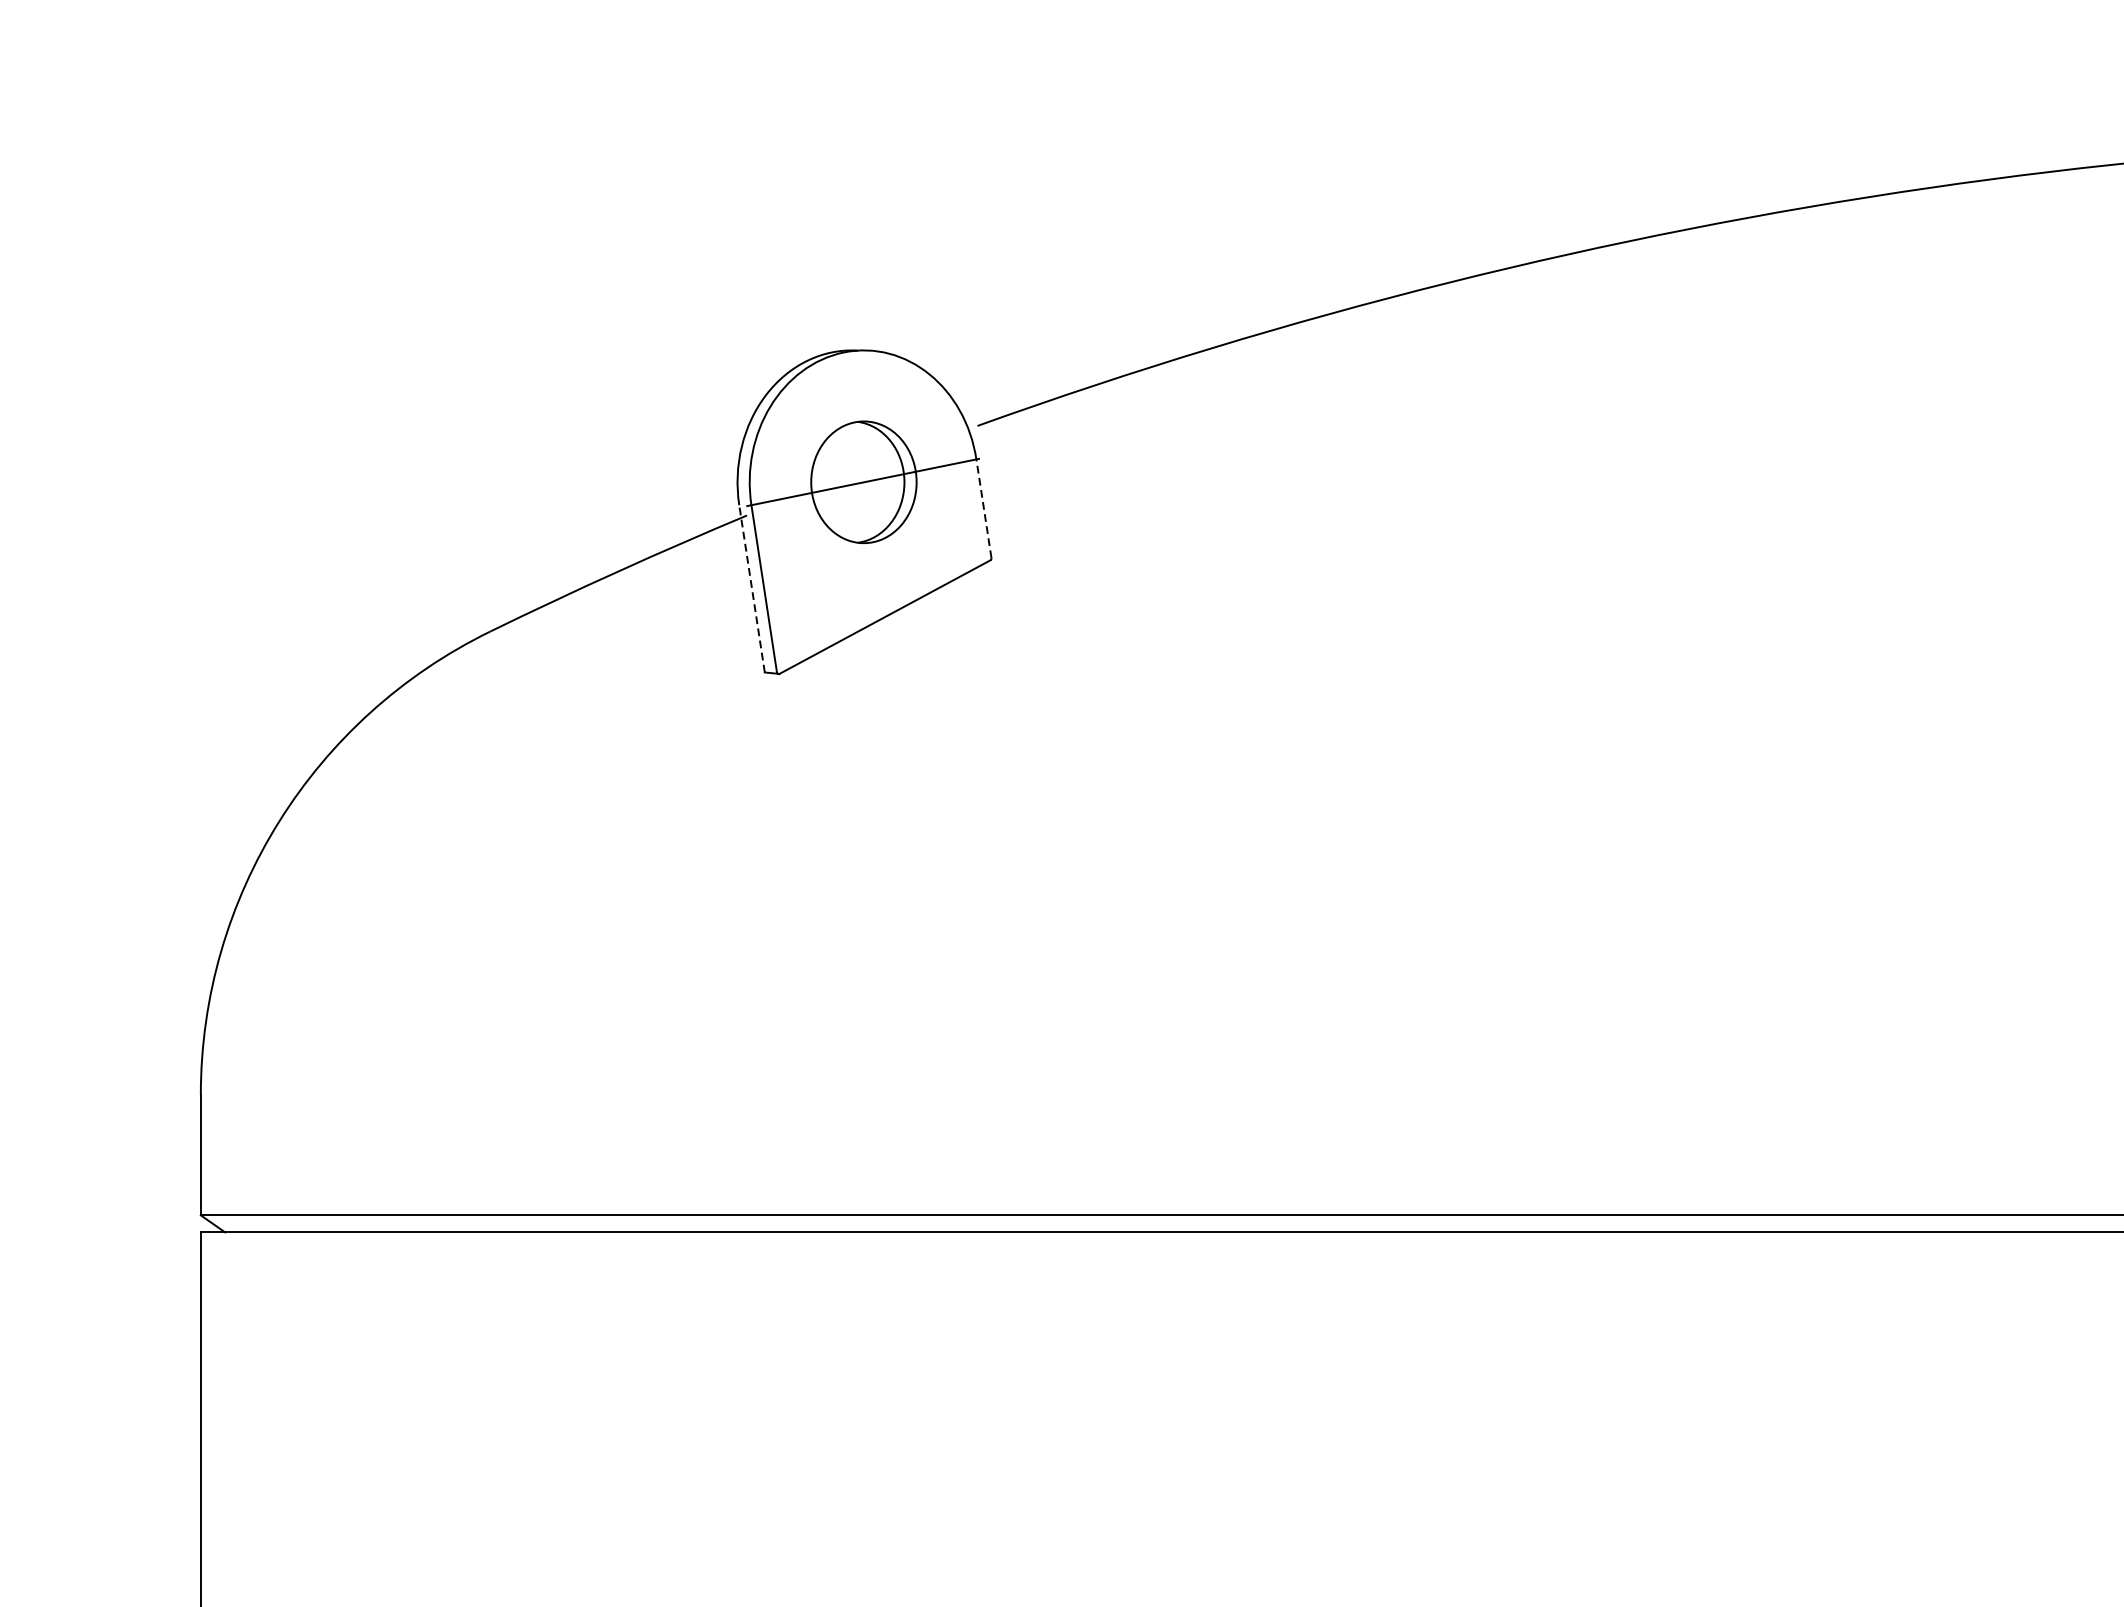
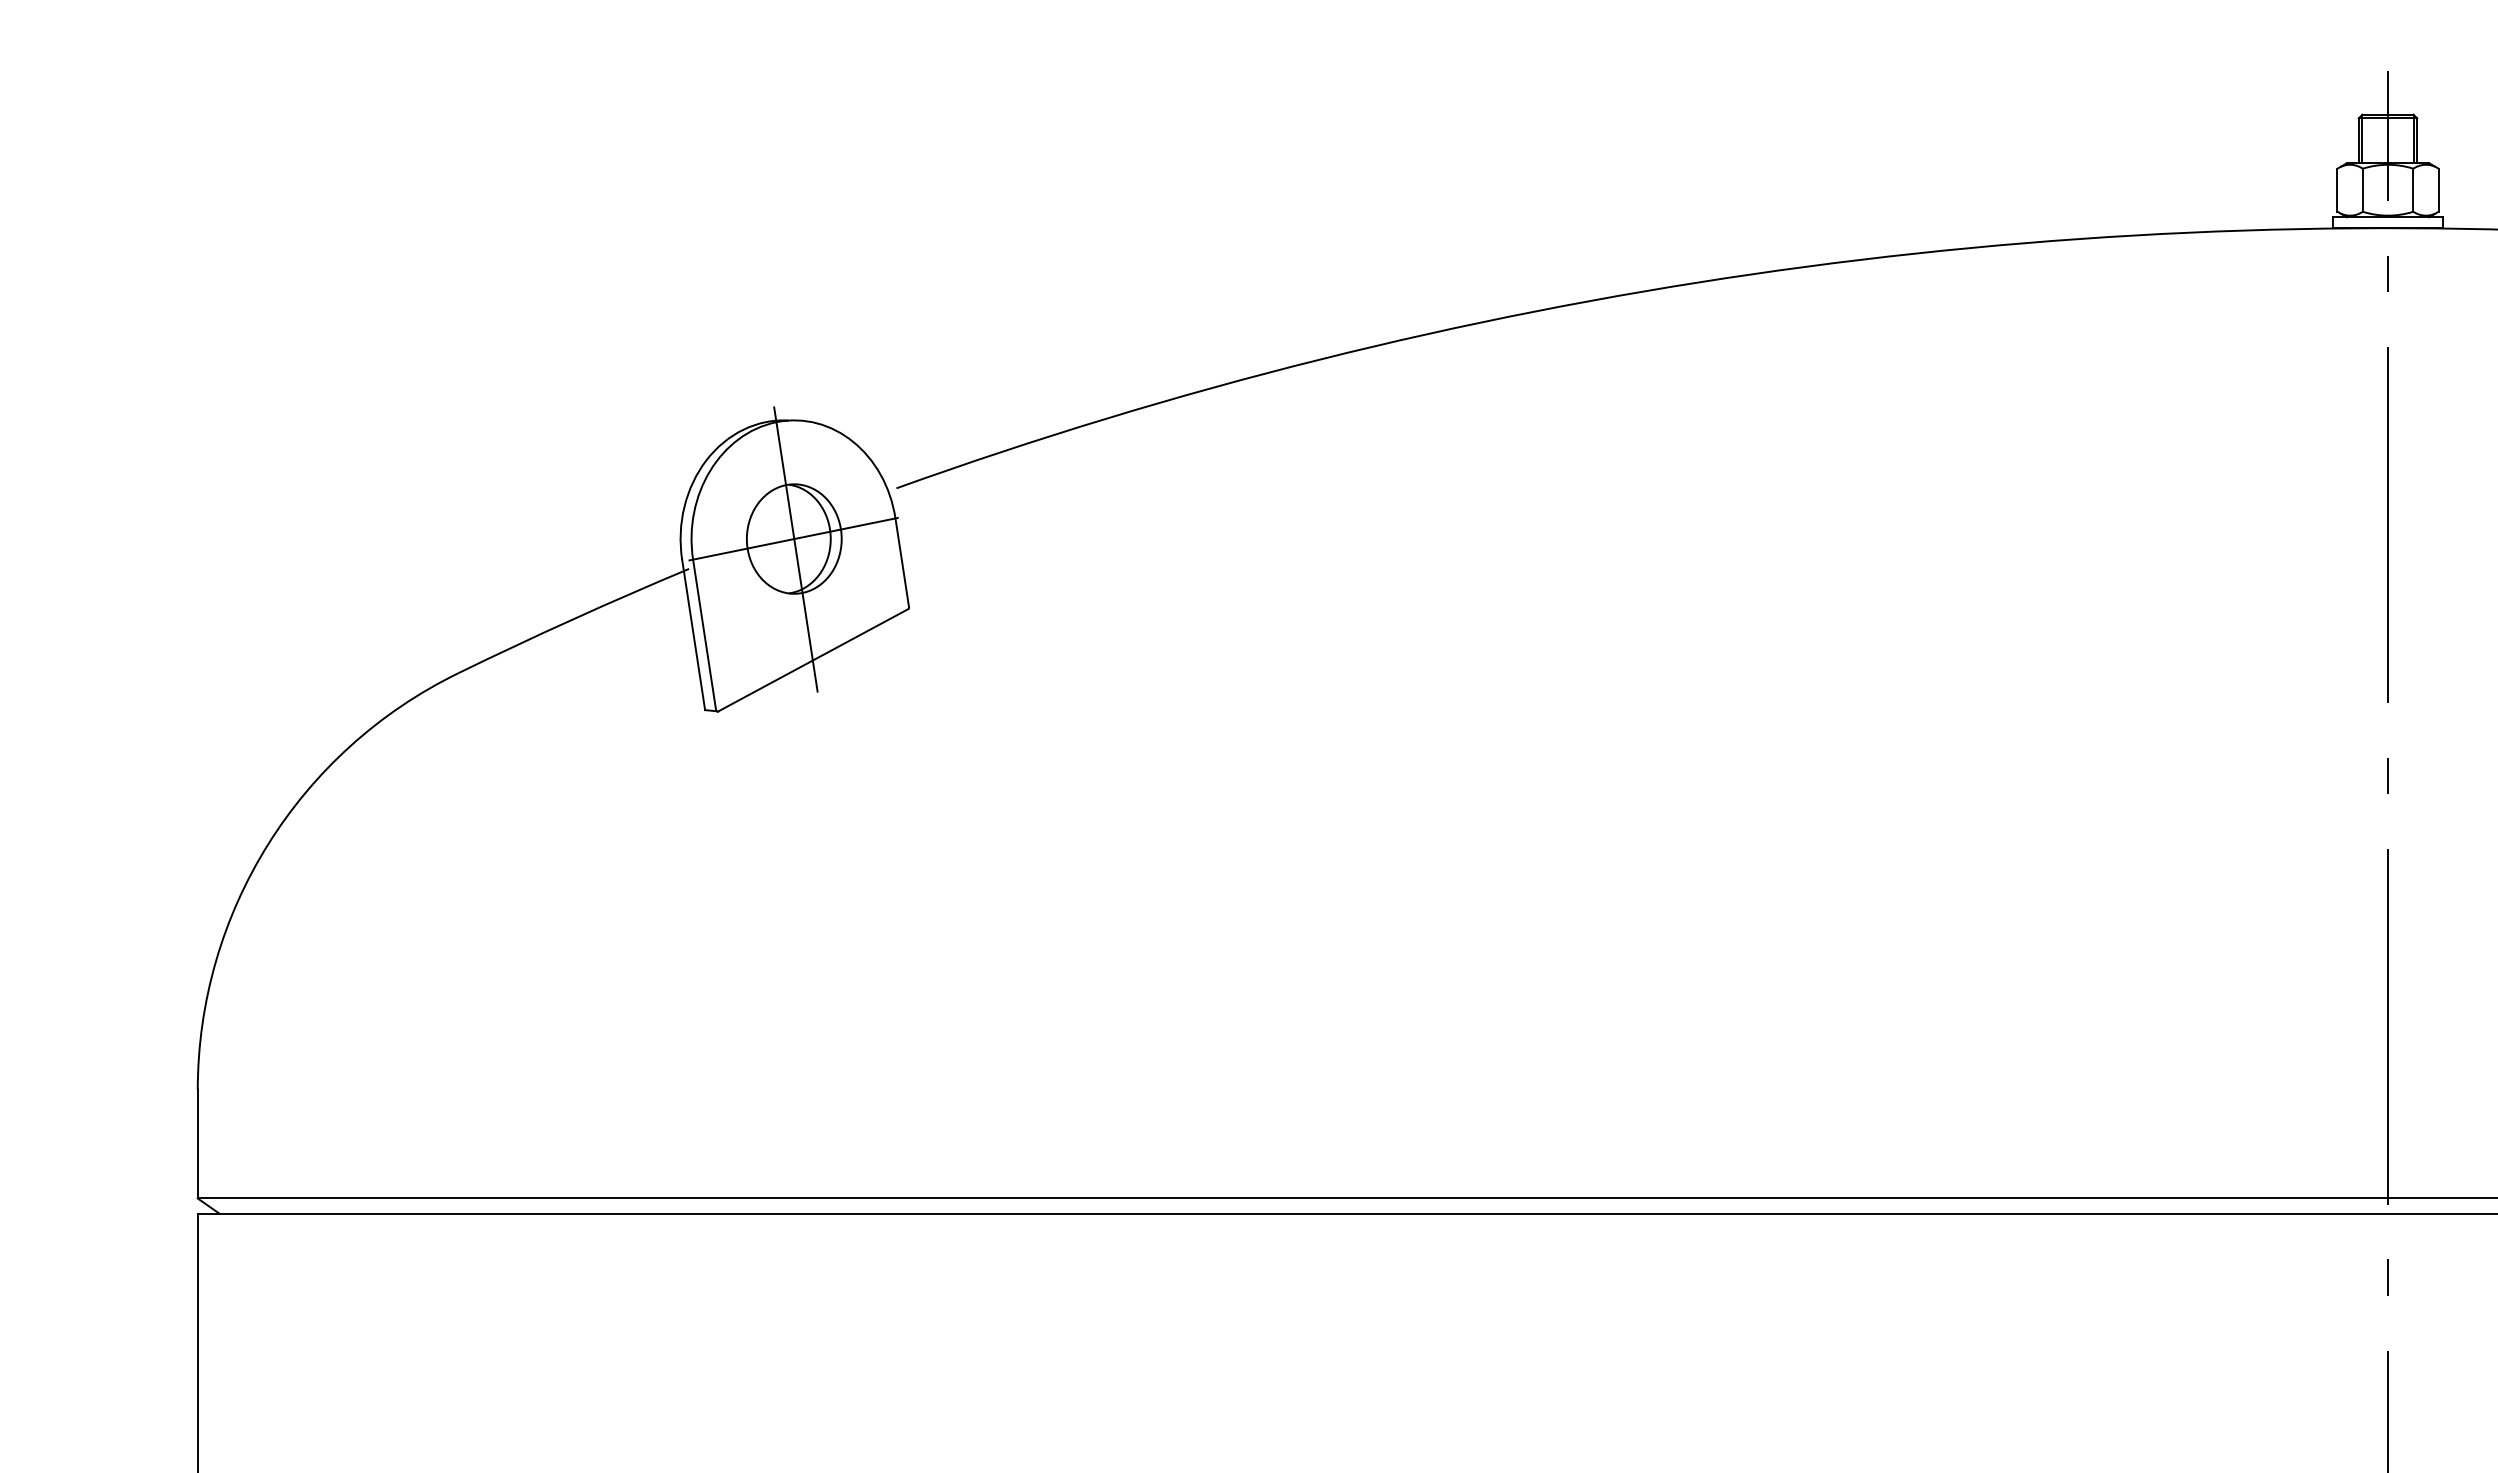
line: (865, 493) -> (795, 549), added
line: (984, 508) -> (902, 562), dashed -> solid
line: (751, 588) -> (693, 634), dashed -> solid

